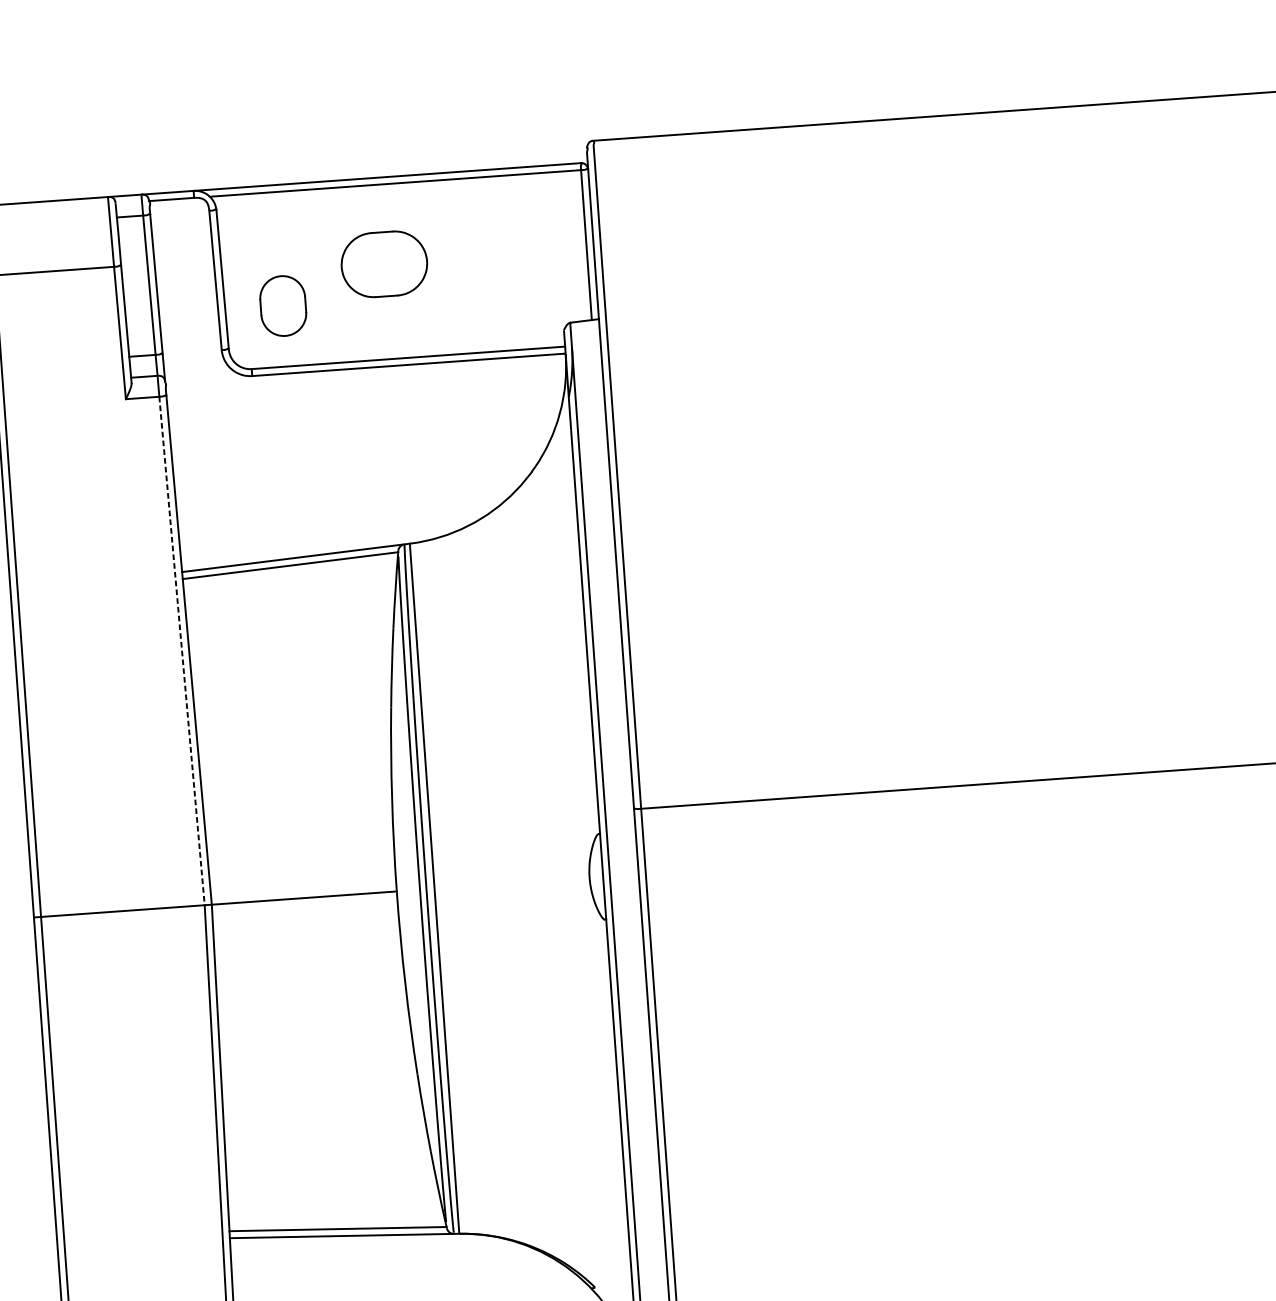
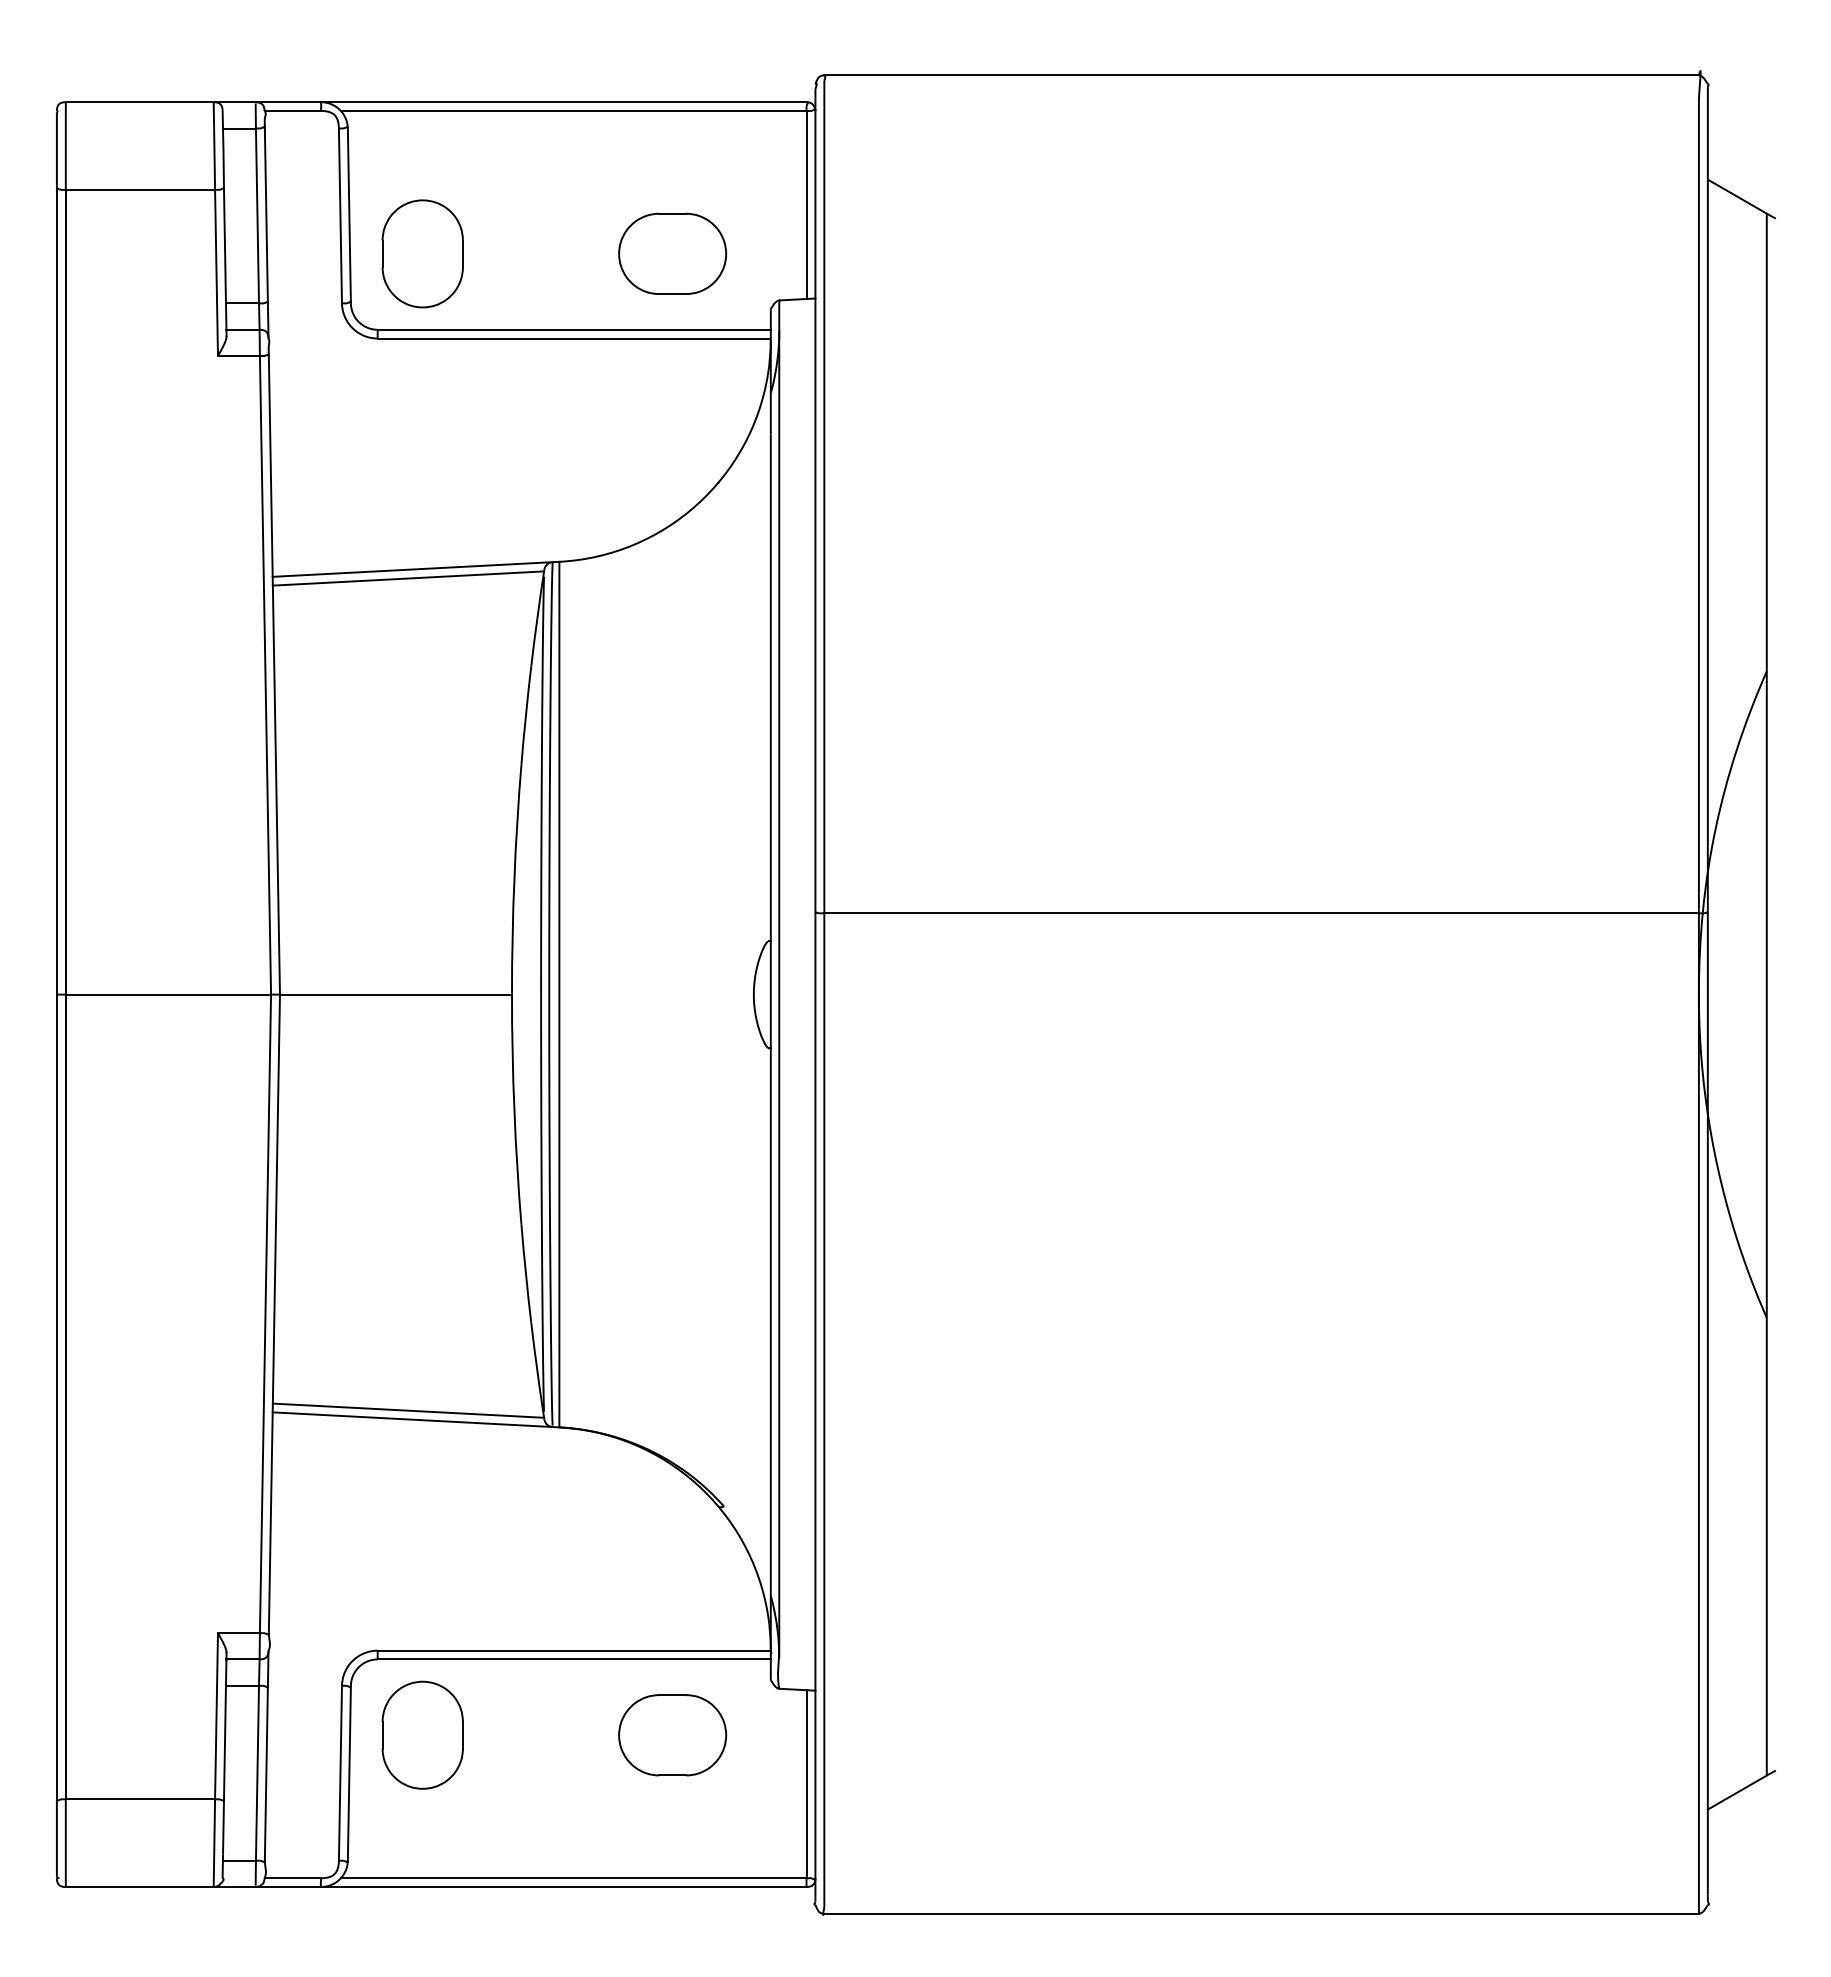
part: (384, 264) -> (672, 253), moved
part: (283, 305) -> (422, 253), size x1.43
line: (182, 651) -> (265, 675), dashed -> solid

